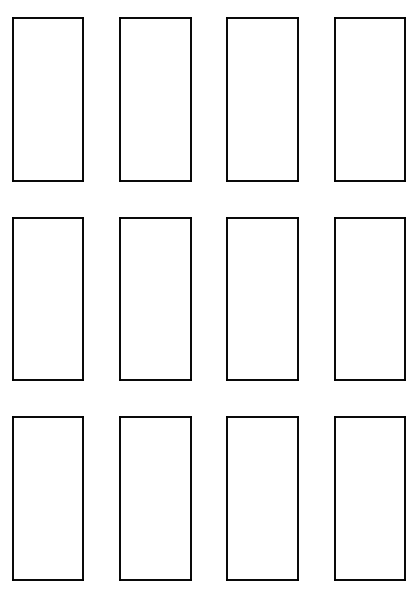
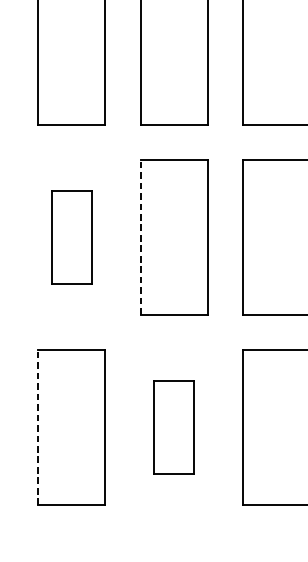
part: (47, 298) -> (71, 236), size x0.6
line: (120, 298) -> (140, 236), solid -> dashed
line: (12, 498) -> (38, 427), solid -> dashed
part: (155, 498) -> (174, 427), size x0.6

